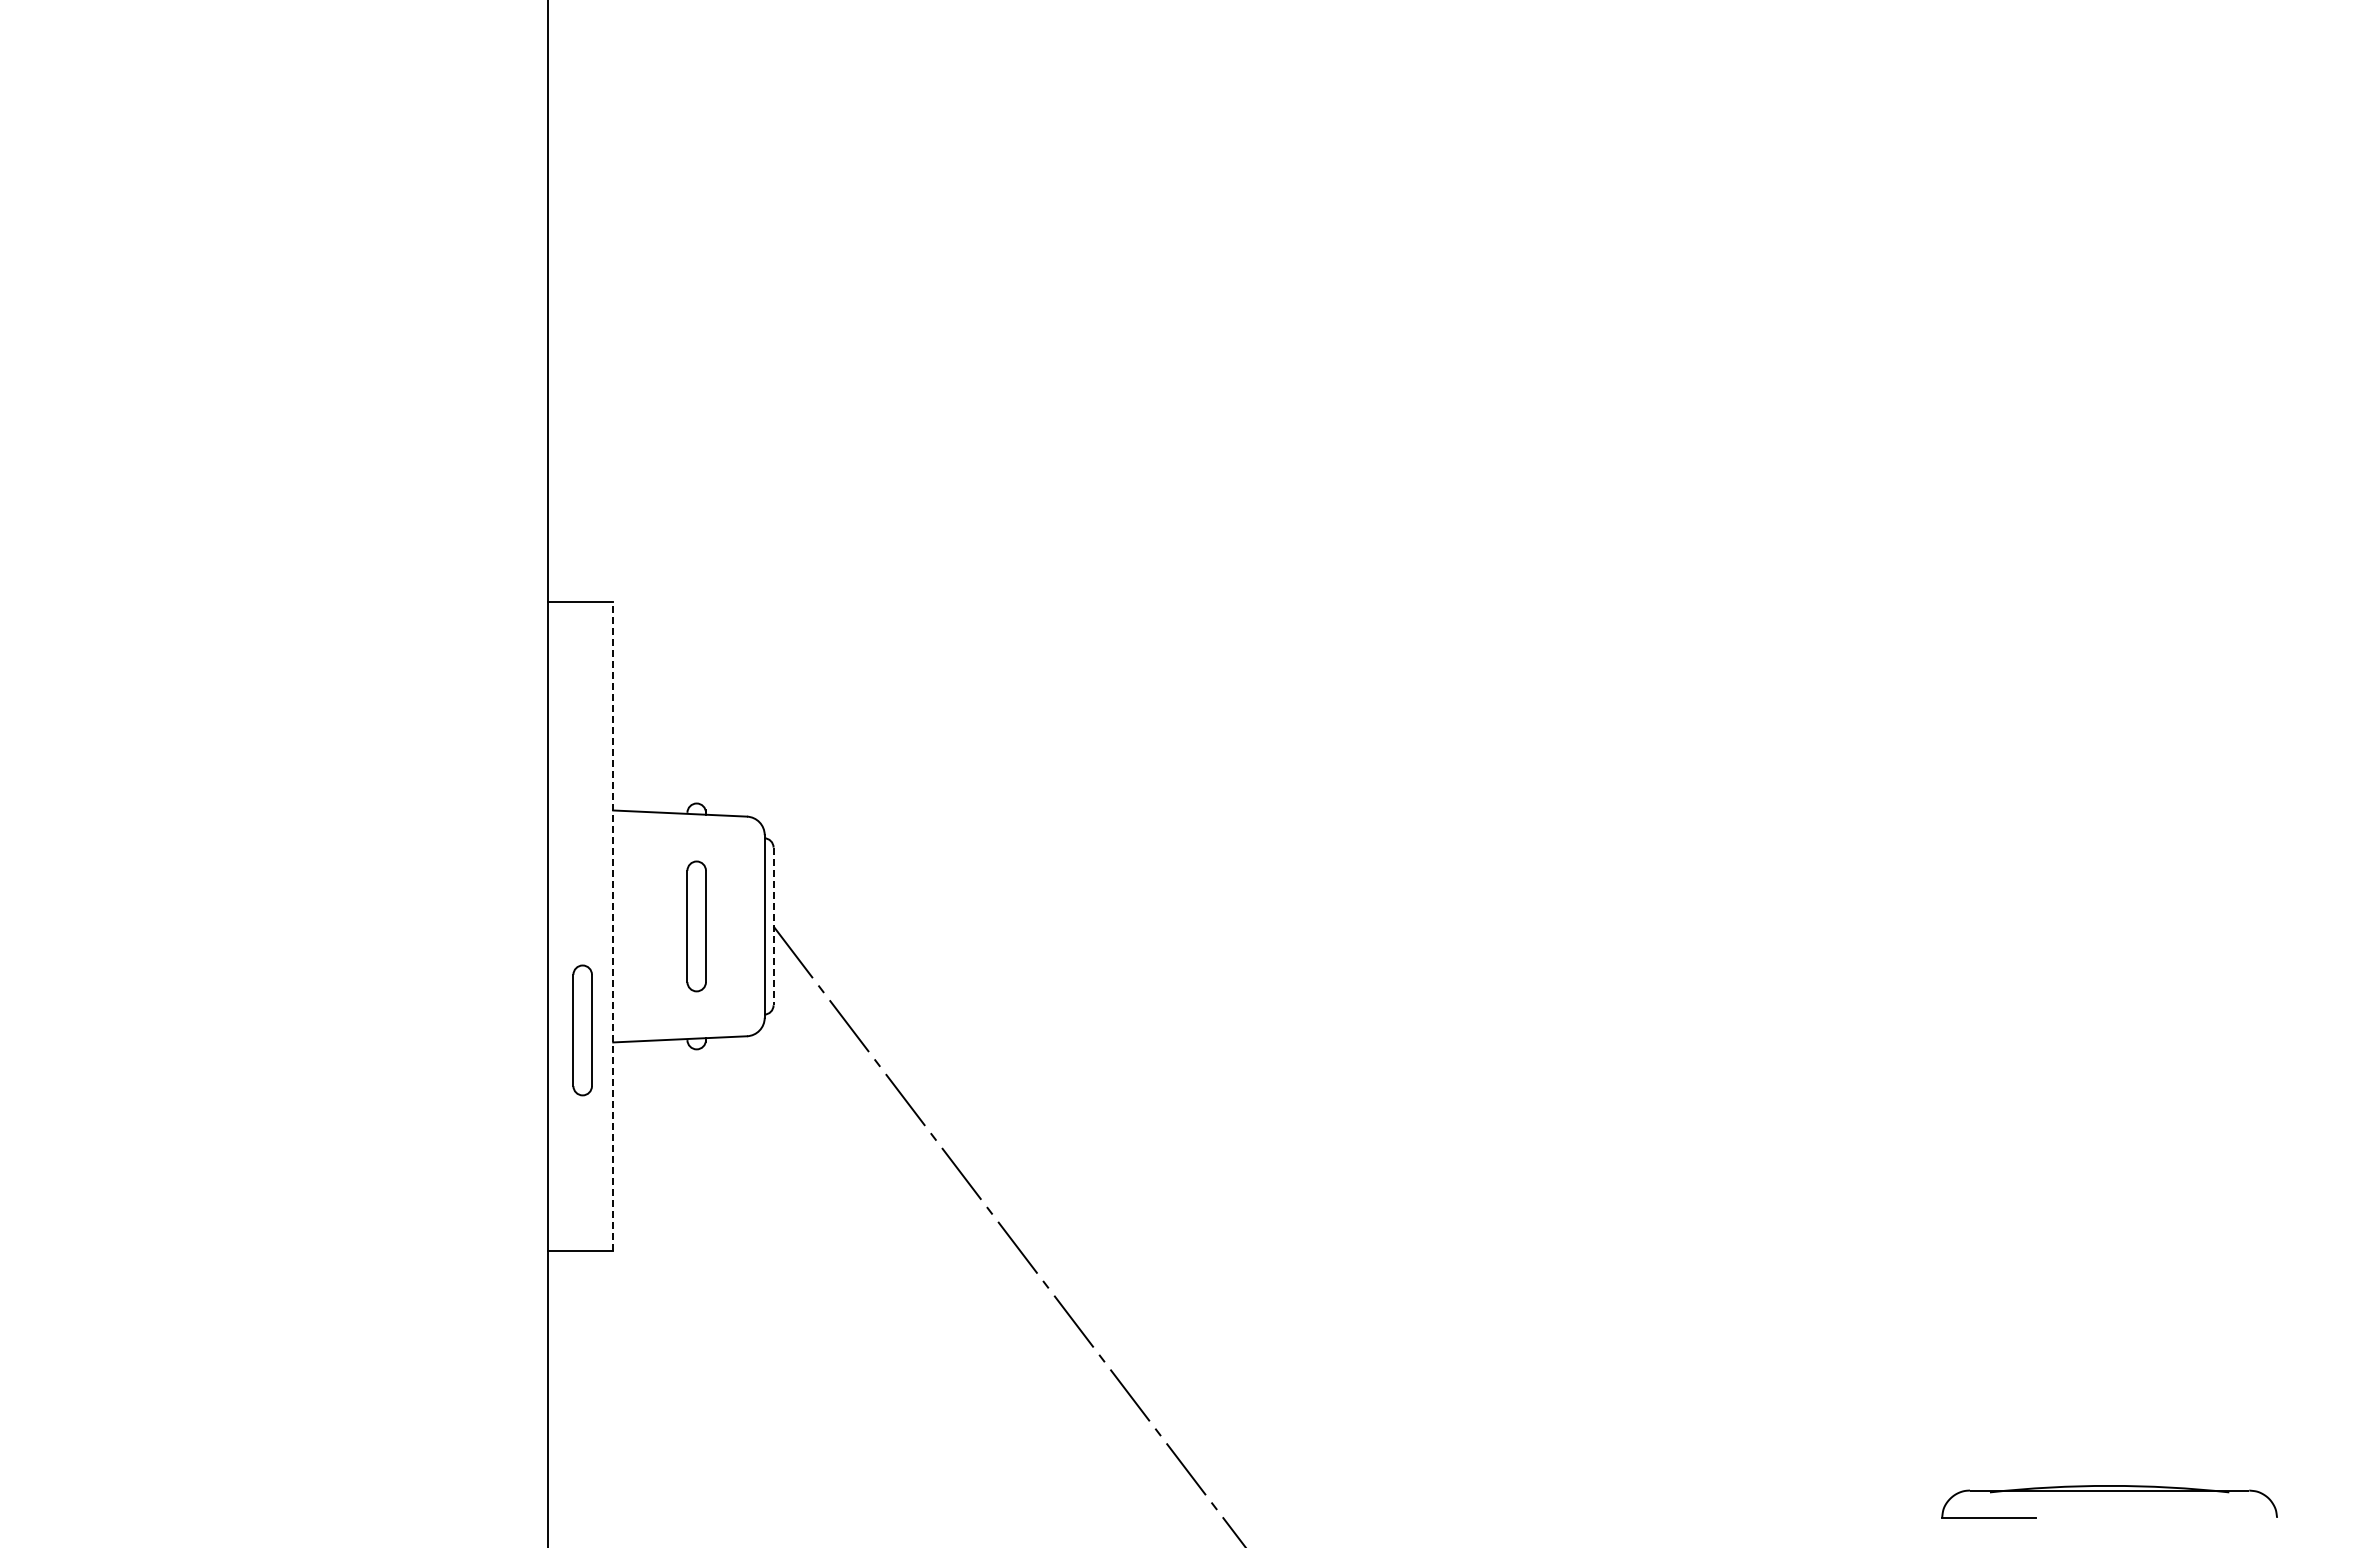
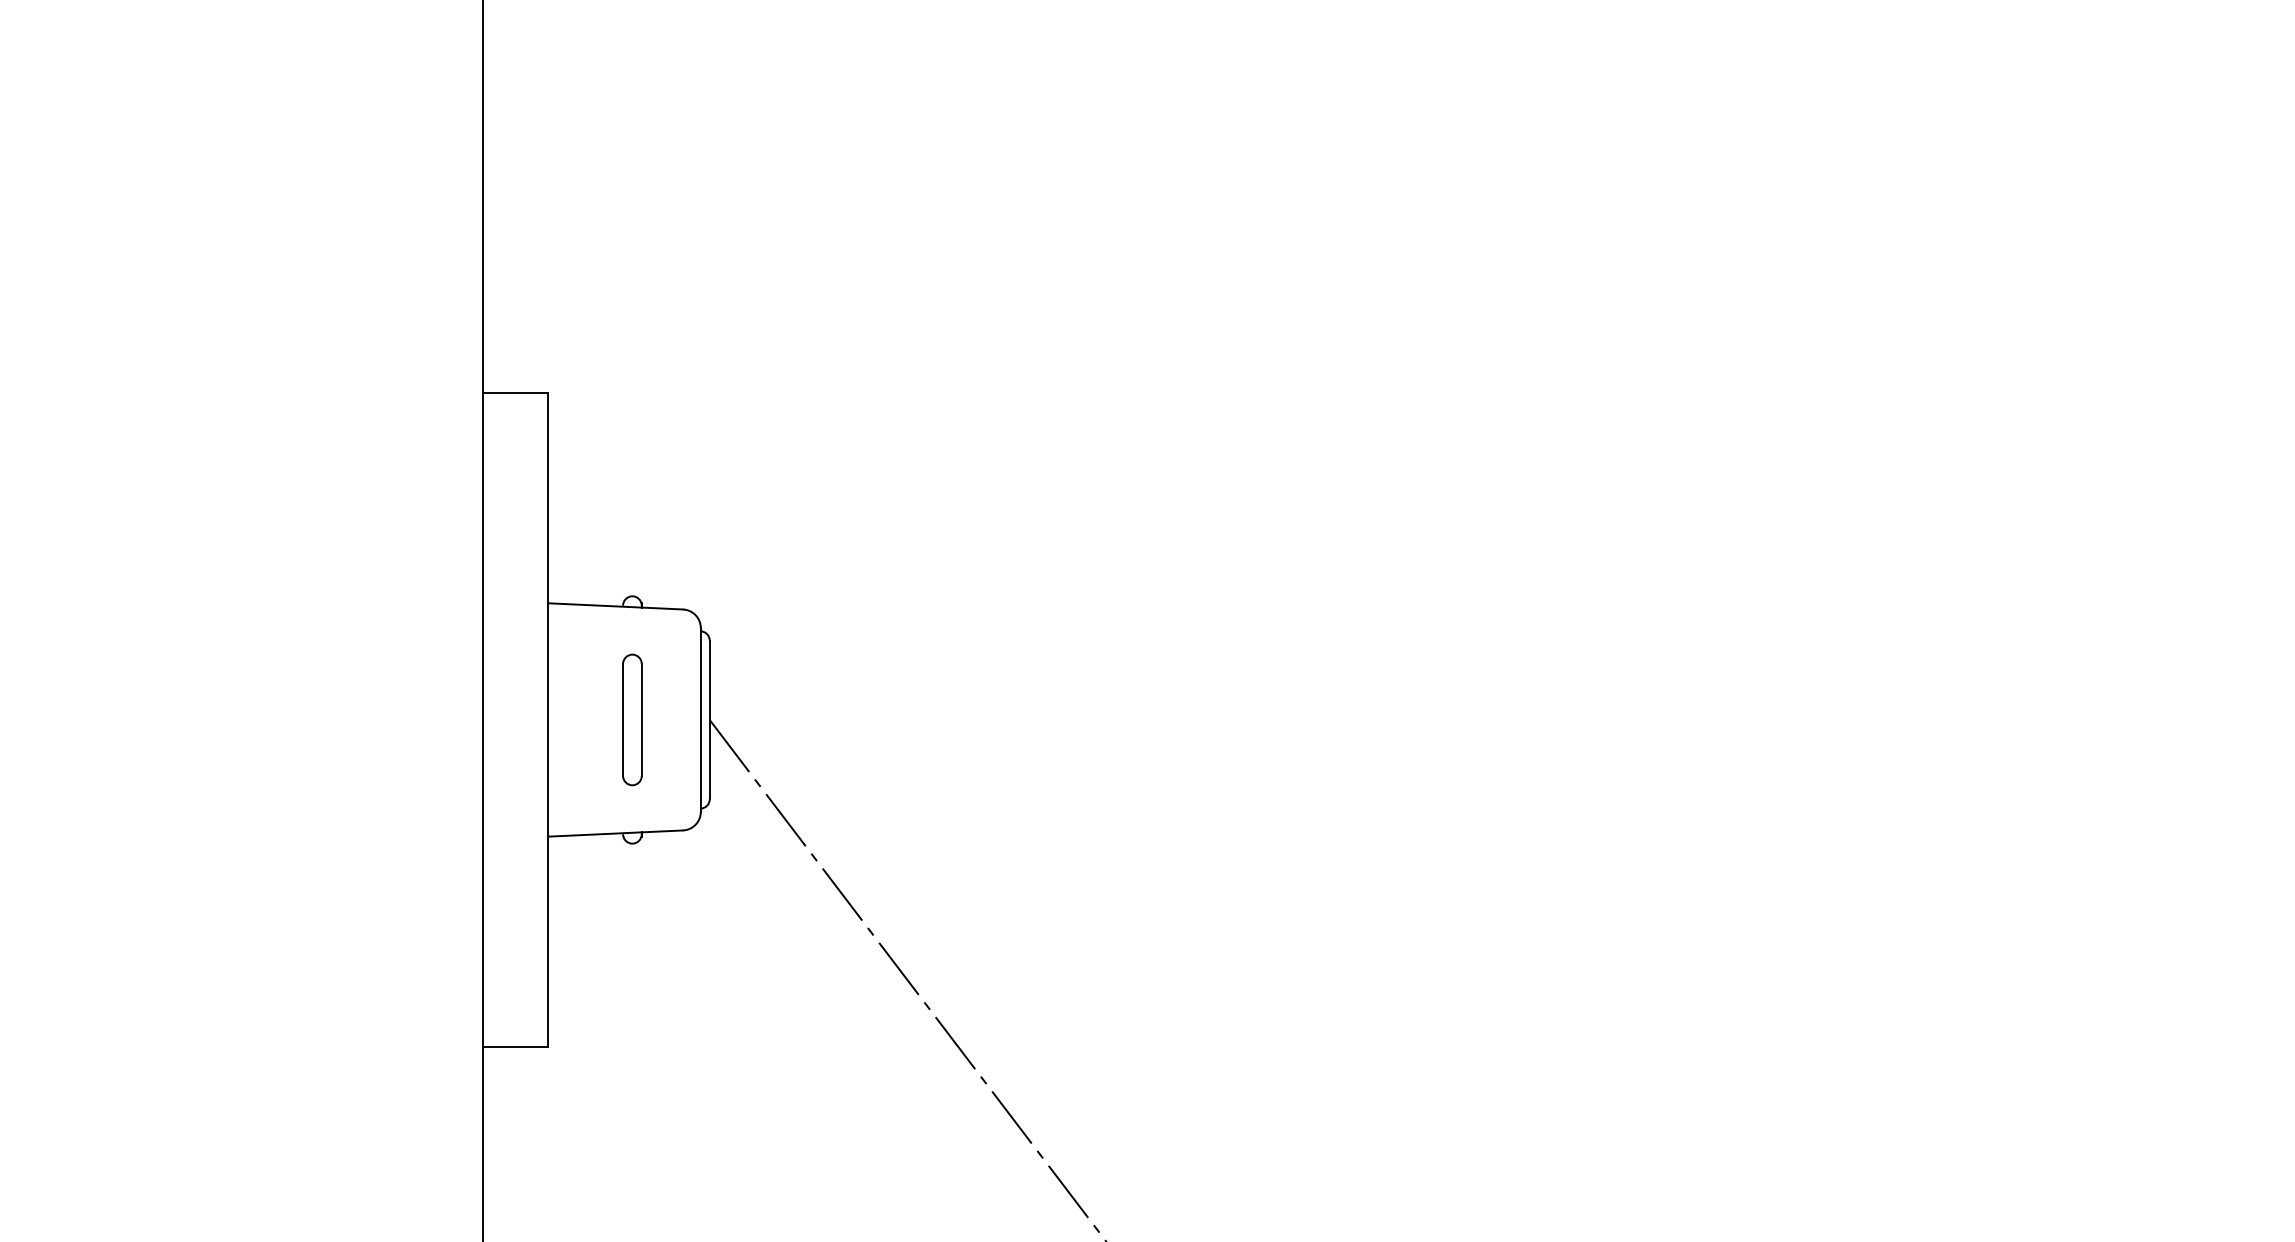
line: (613, 926) -> (548, 720), dashed -> solid
line: (773, 926) -> (709, 720), dashed -> solid
part: (582, 1030) -> (517, 824), removed

